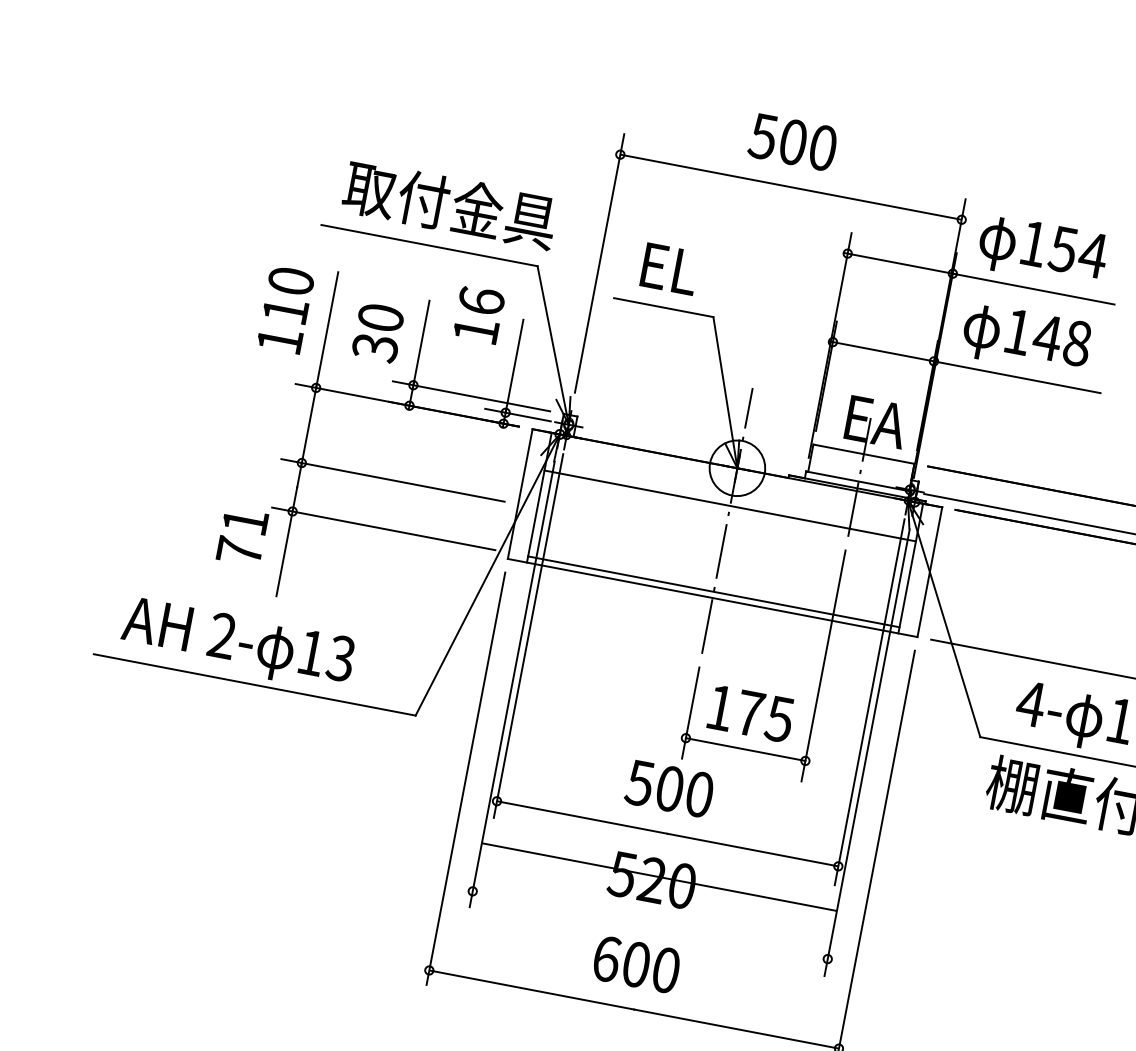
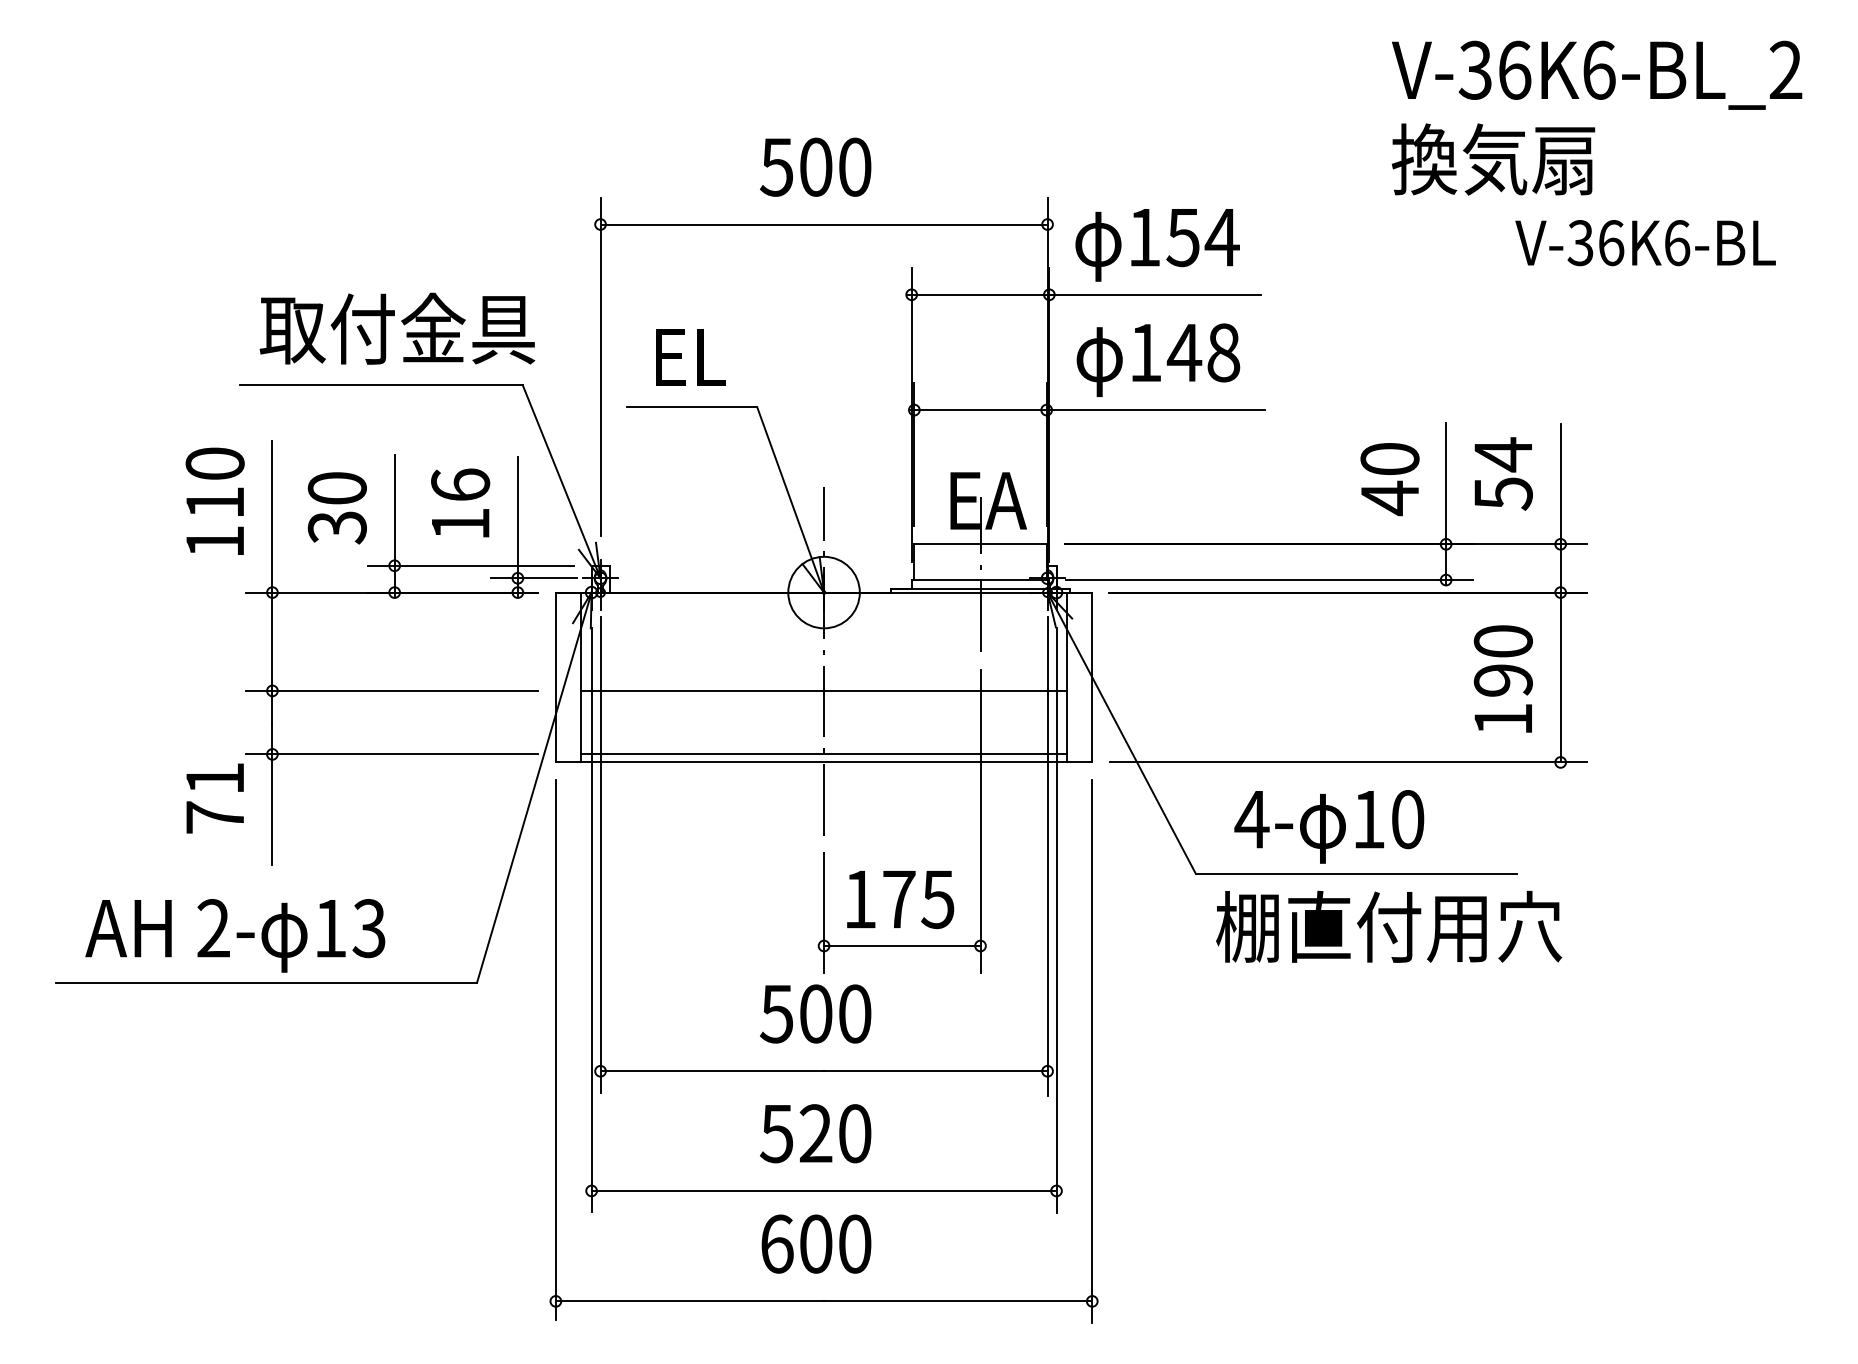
text: (479, 314) -> (460, 502), moved
line: (729, 505) -> (823, 690), moved
line: (659, 876) -> (823, 1190), moved

